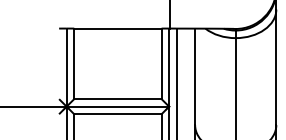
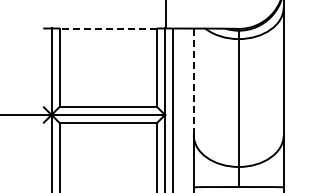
line: (117, 28) -> (107, 28), solid -> dashed
line: (194, 76) -> (193, 81), solid -> dashed

